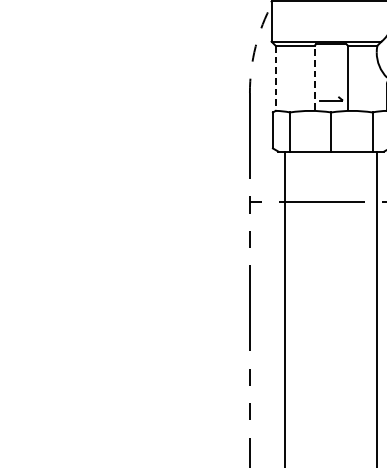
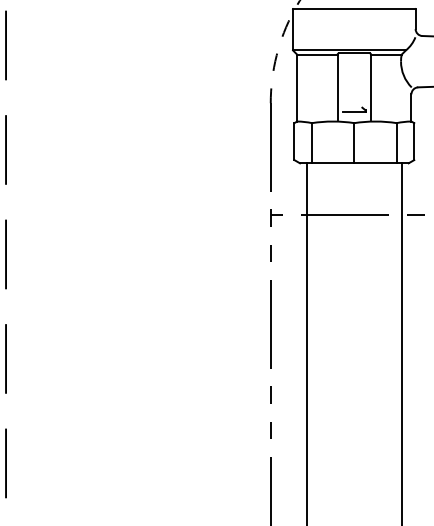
line: (314, 77) -> (337, 87), dashed -> solid
line: (275, 78) -> (297, 88), dashed -> solid

